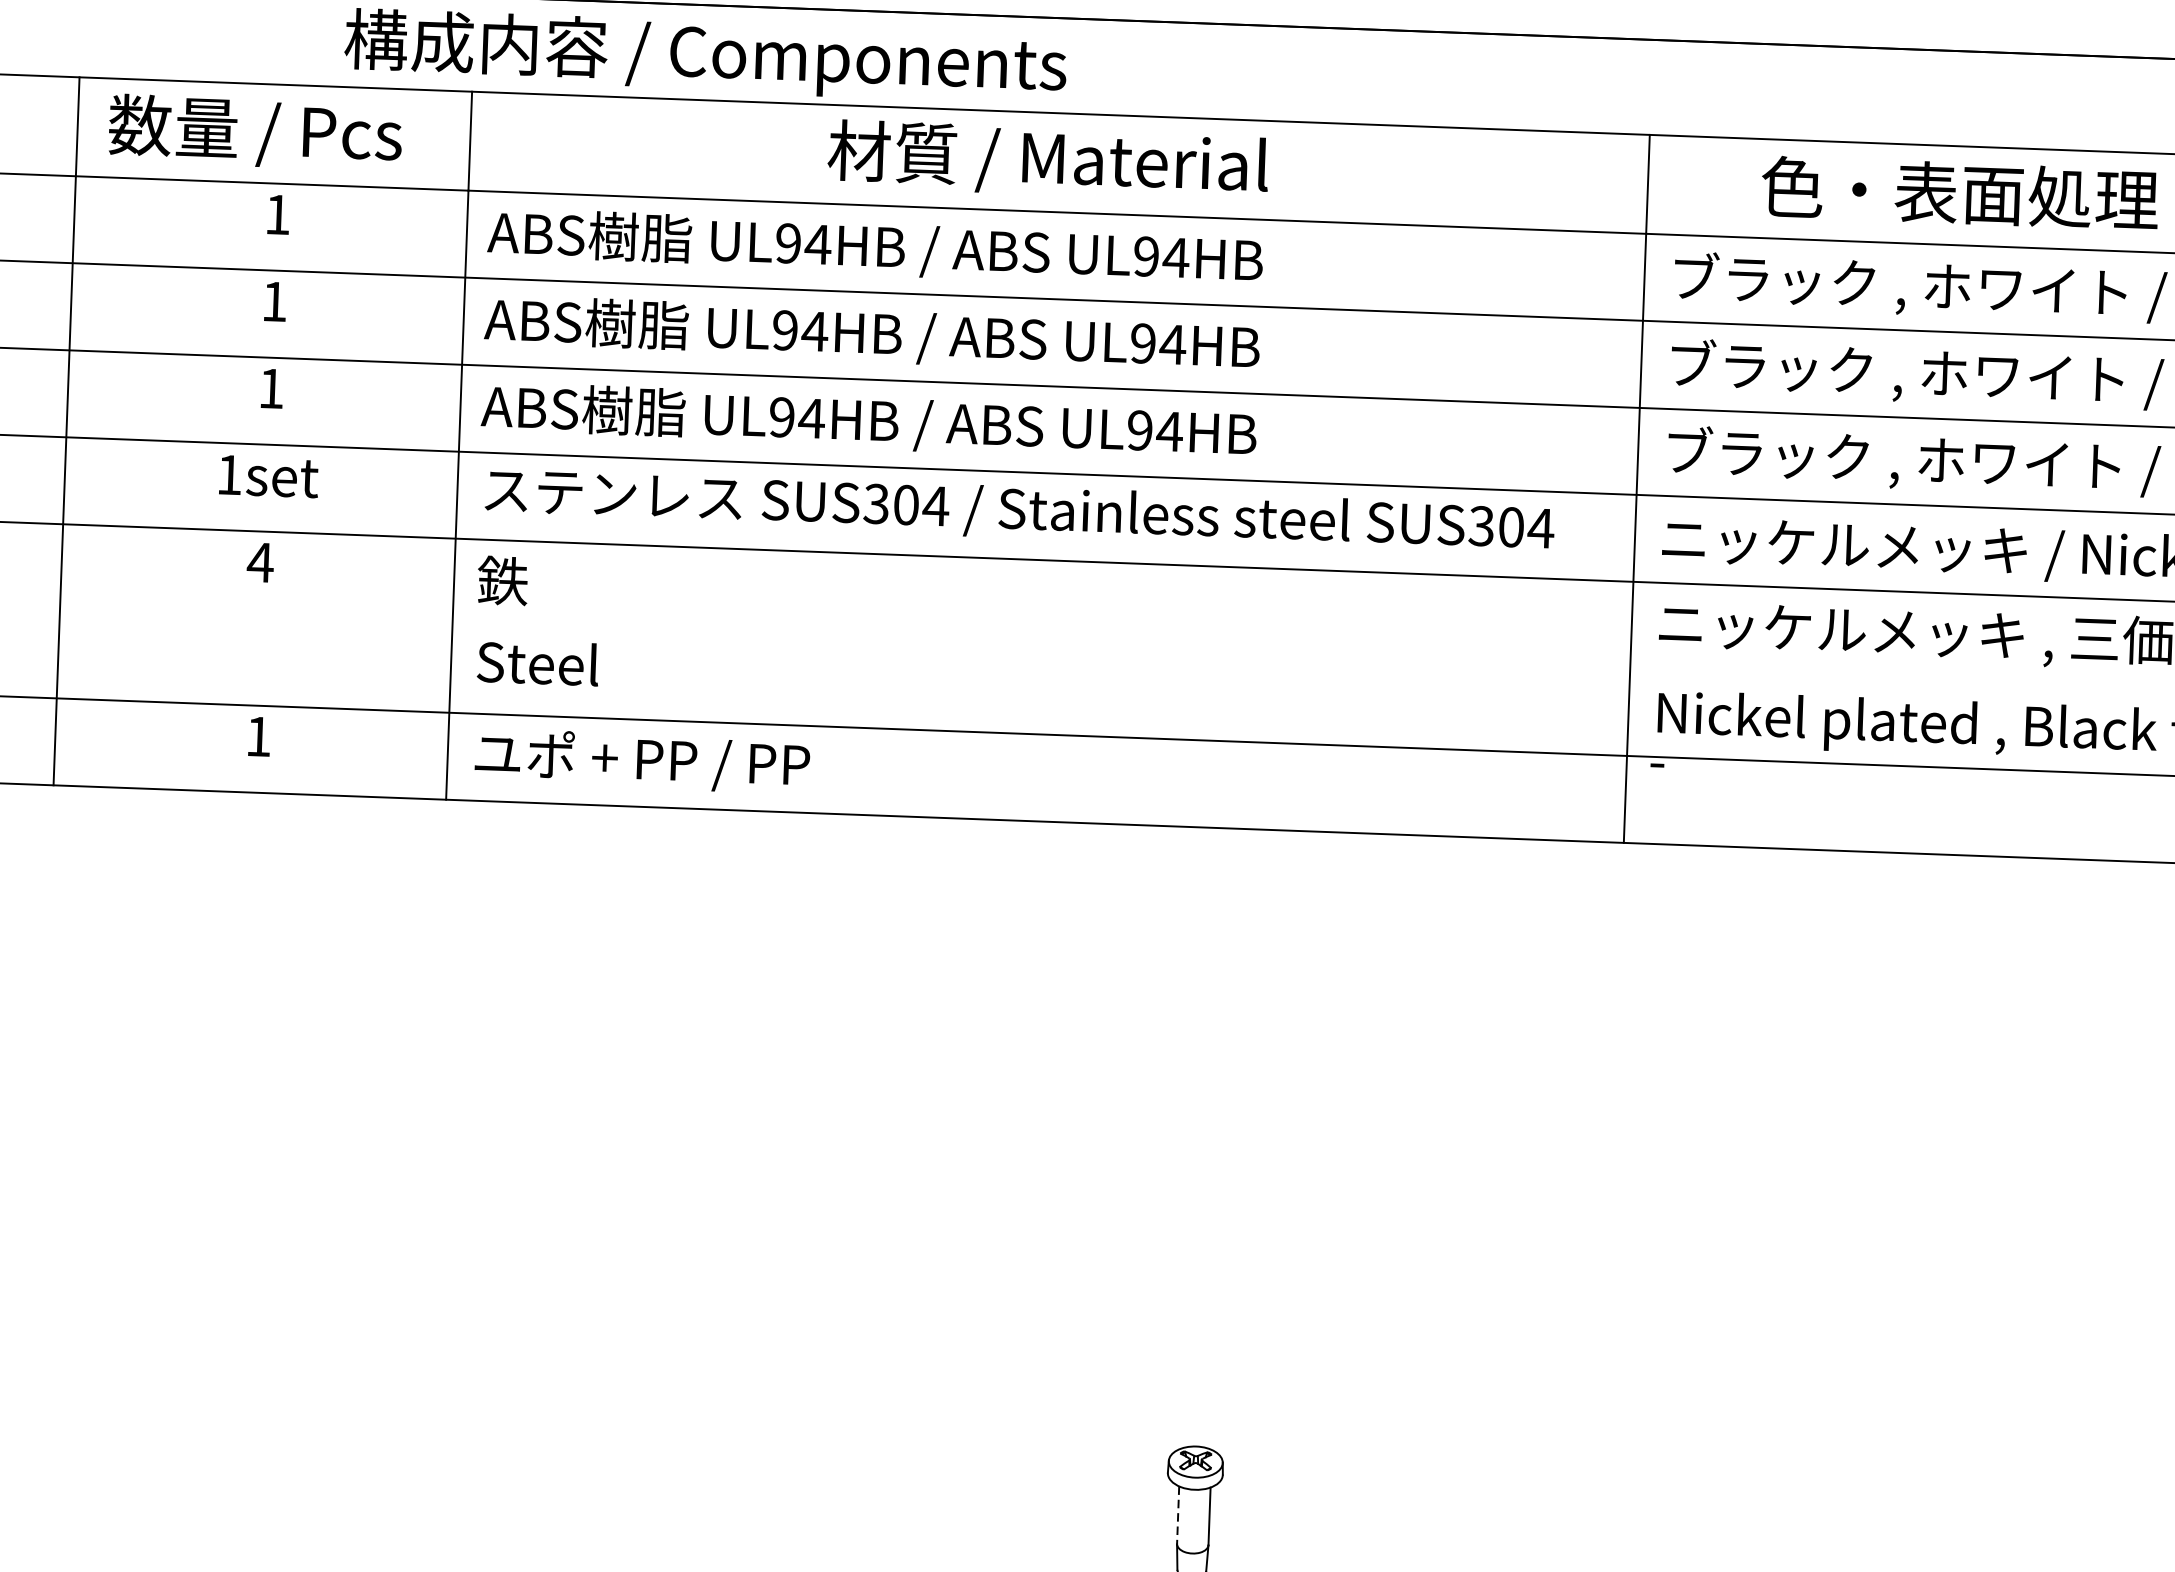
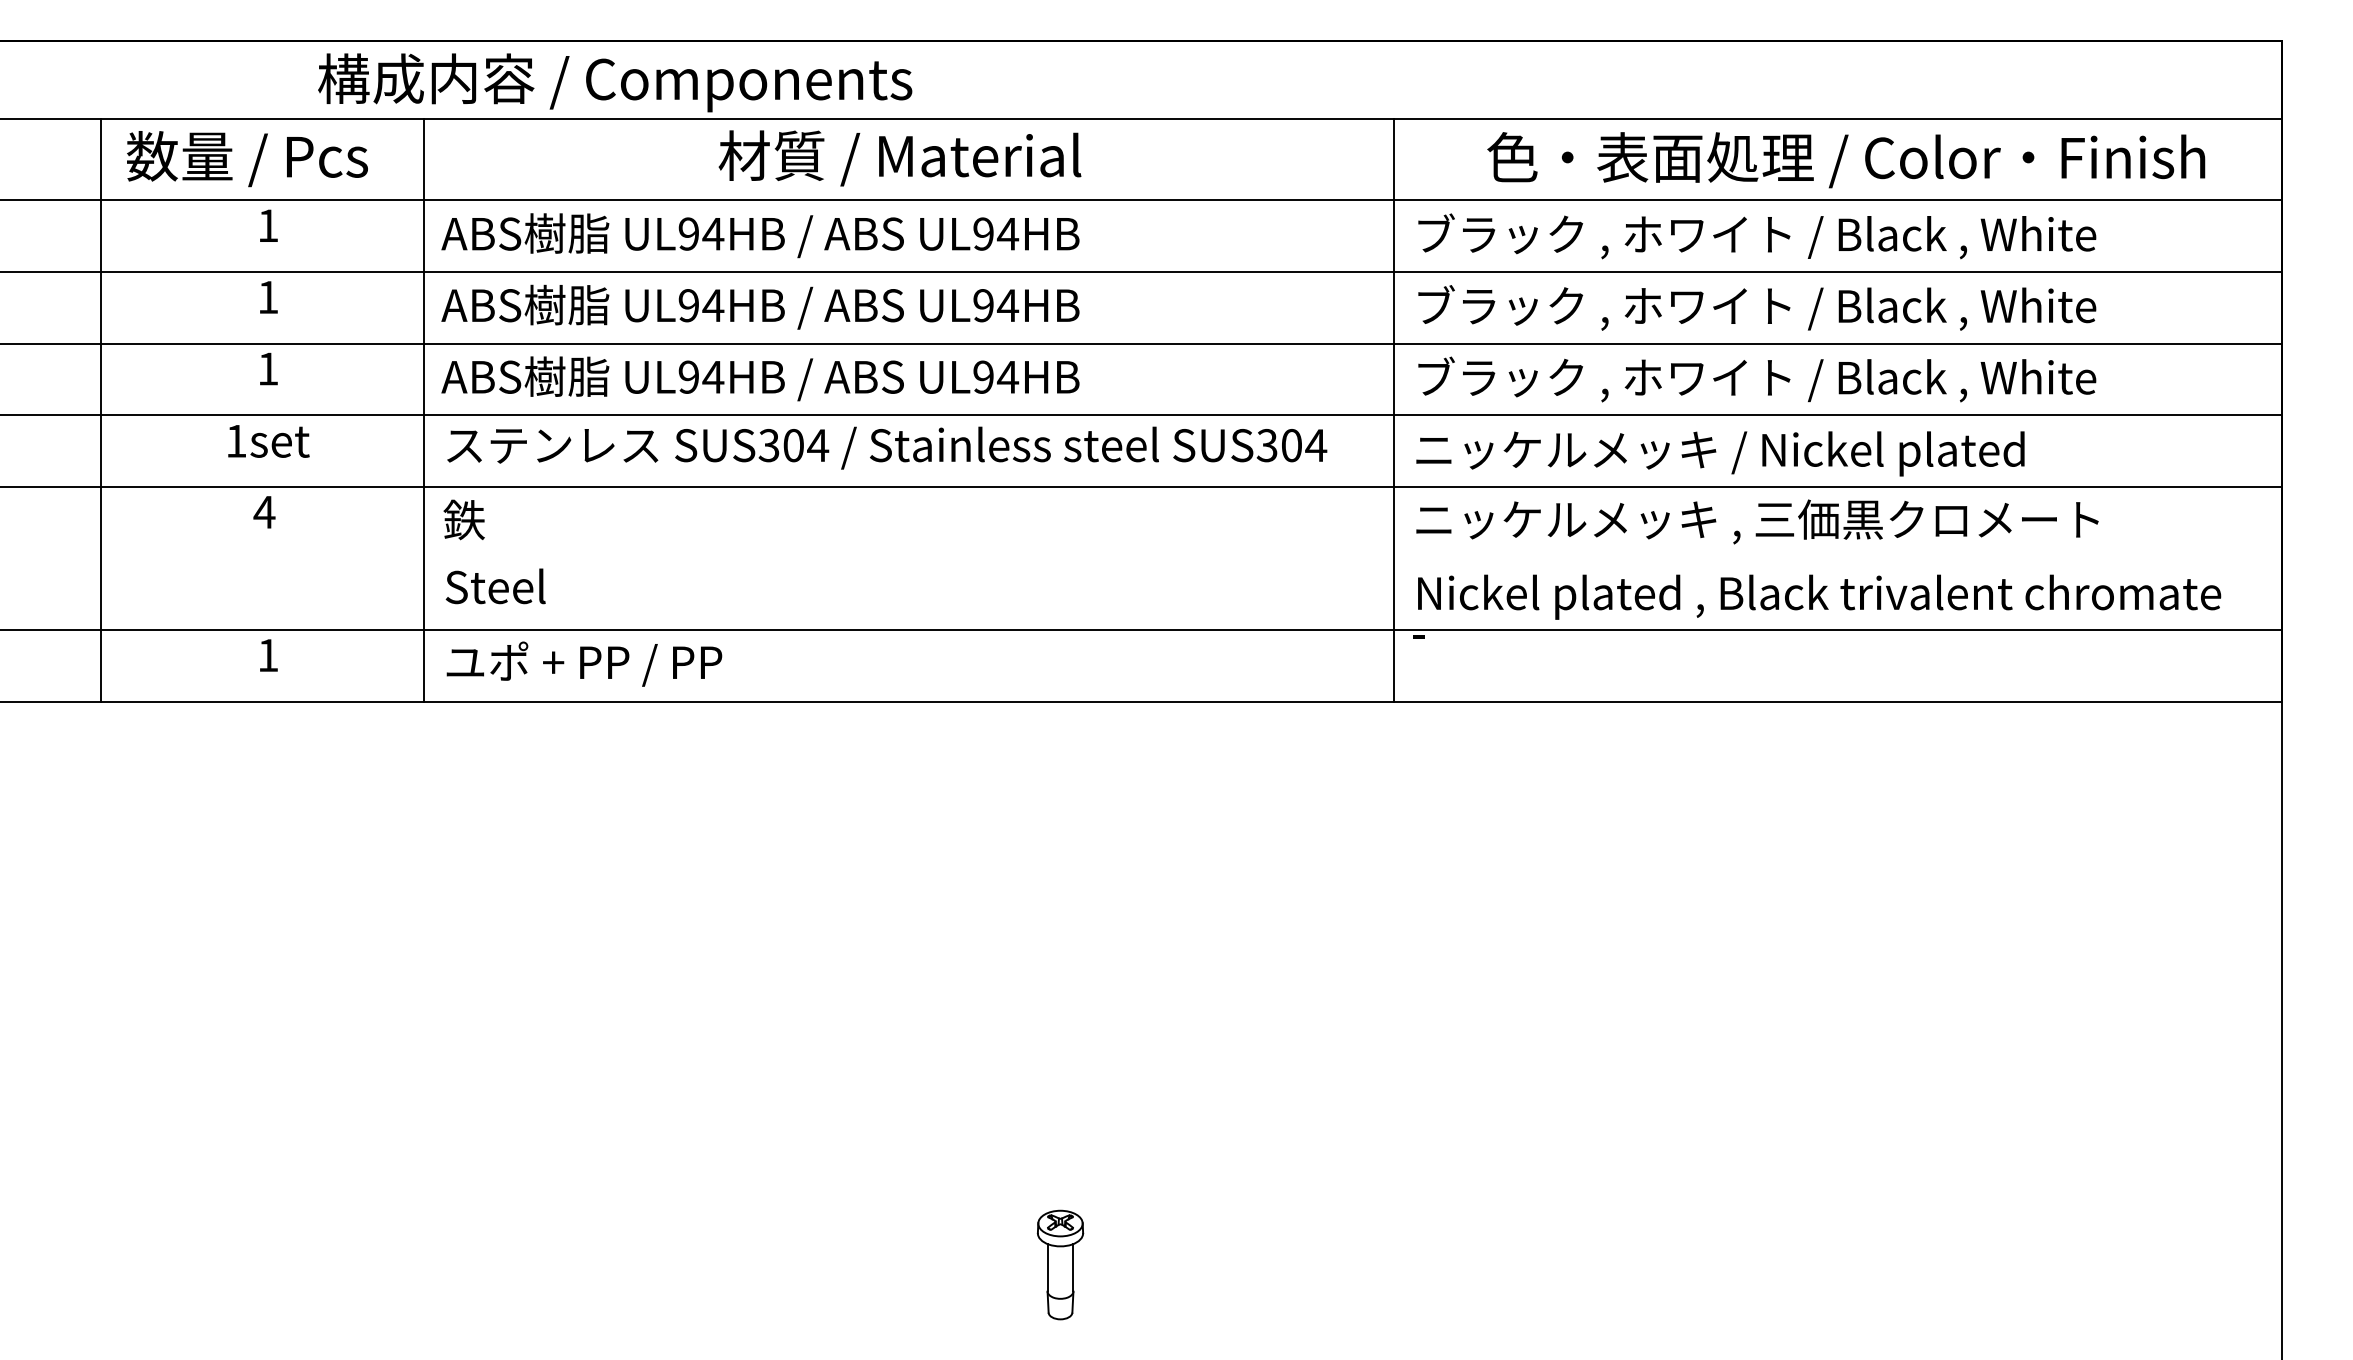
line: (1178, 1514) -> (1047, 1267), dashed -> solid

